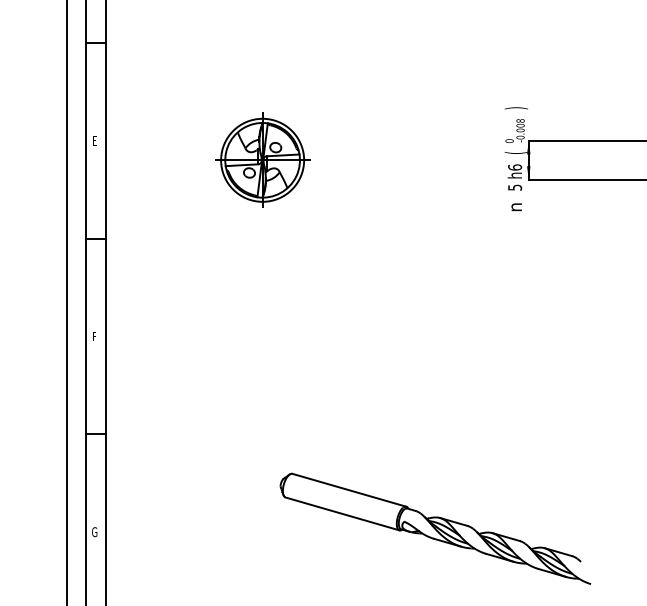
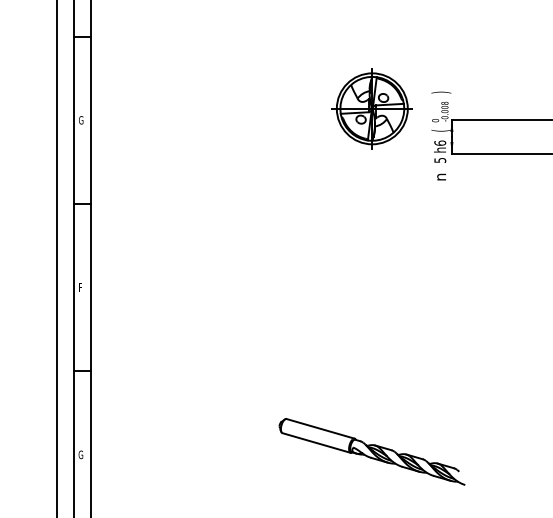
text: (94, 140) -> (80, 120), E -> G
part: (262, 159) -> (372, 108), moved
part: (435, 528) -> (372, 451), size x0.7

